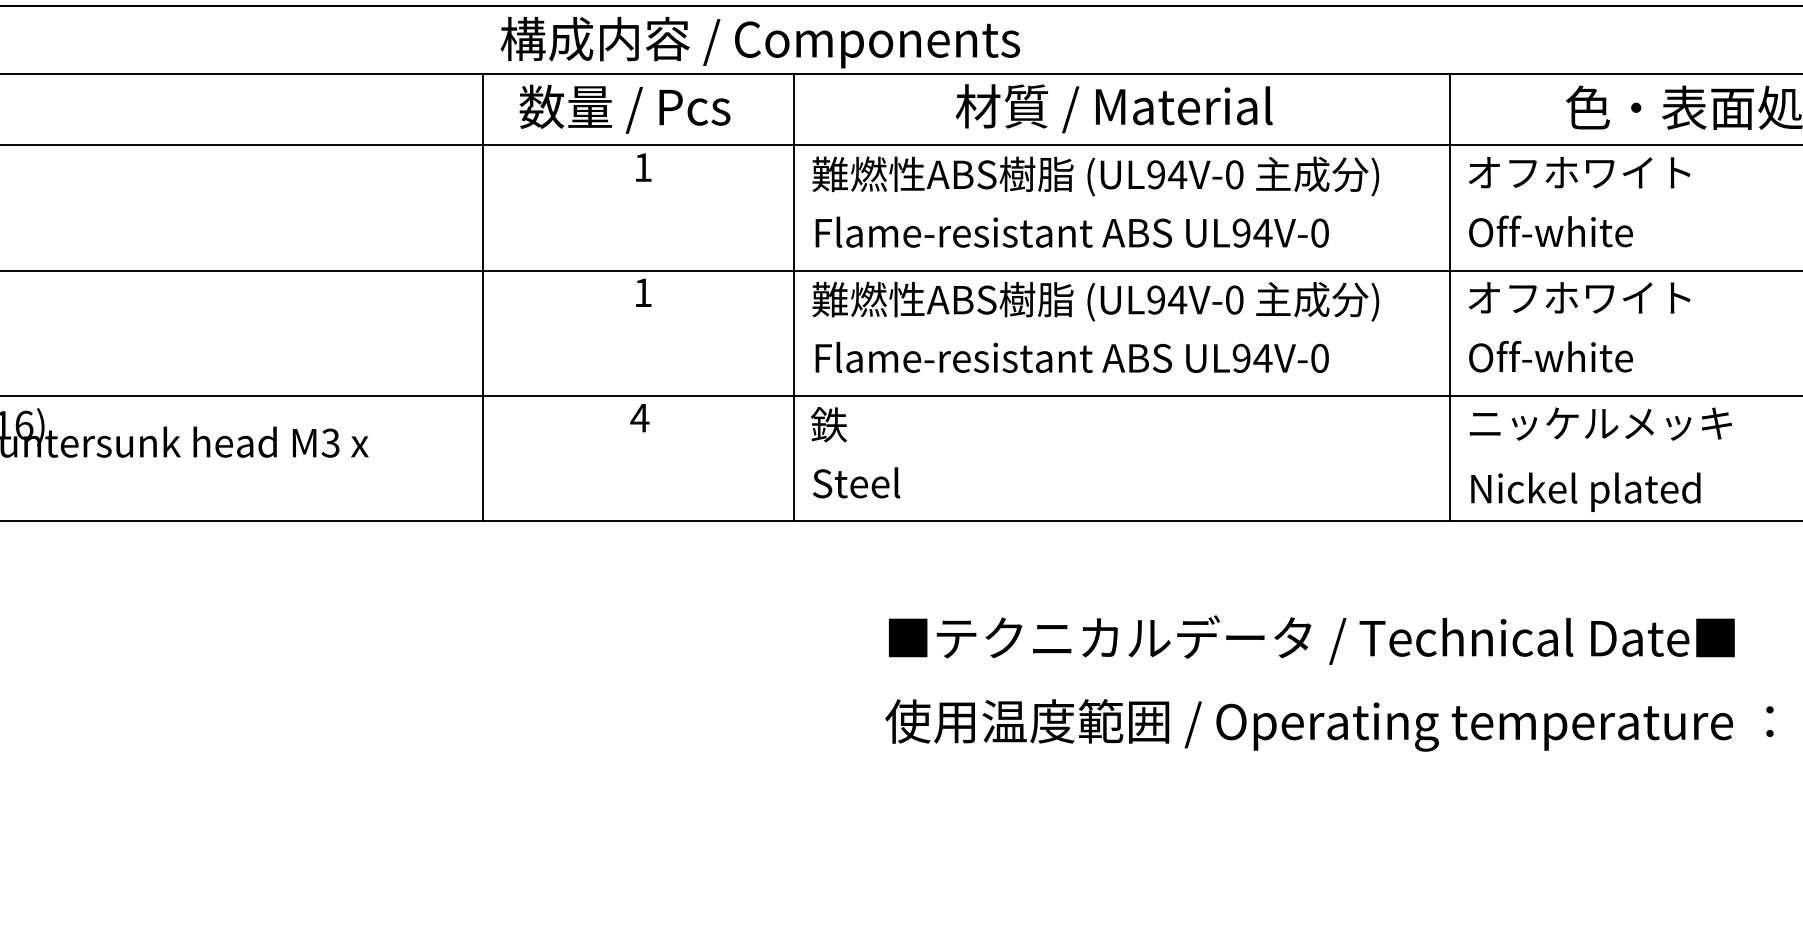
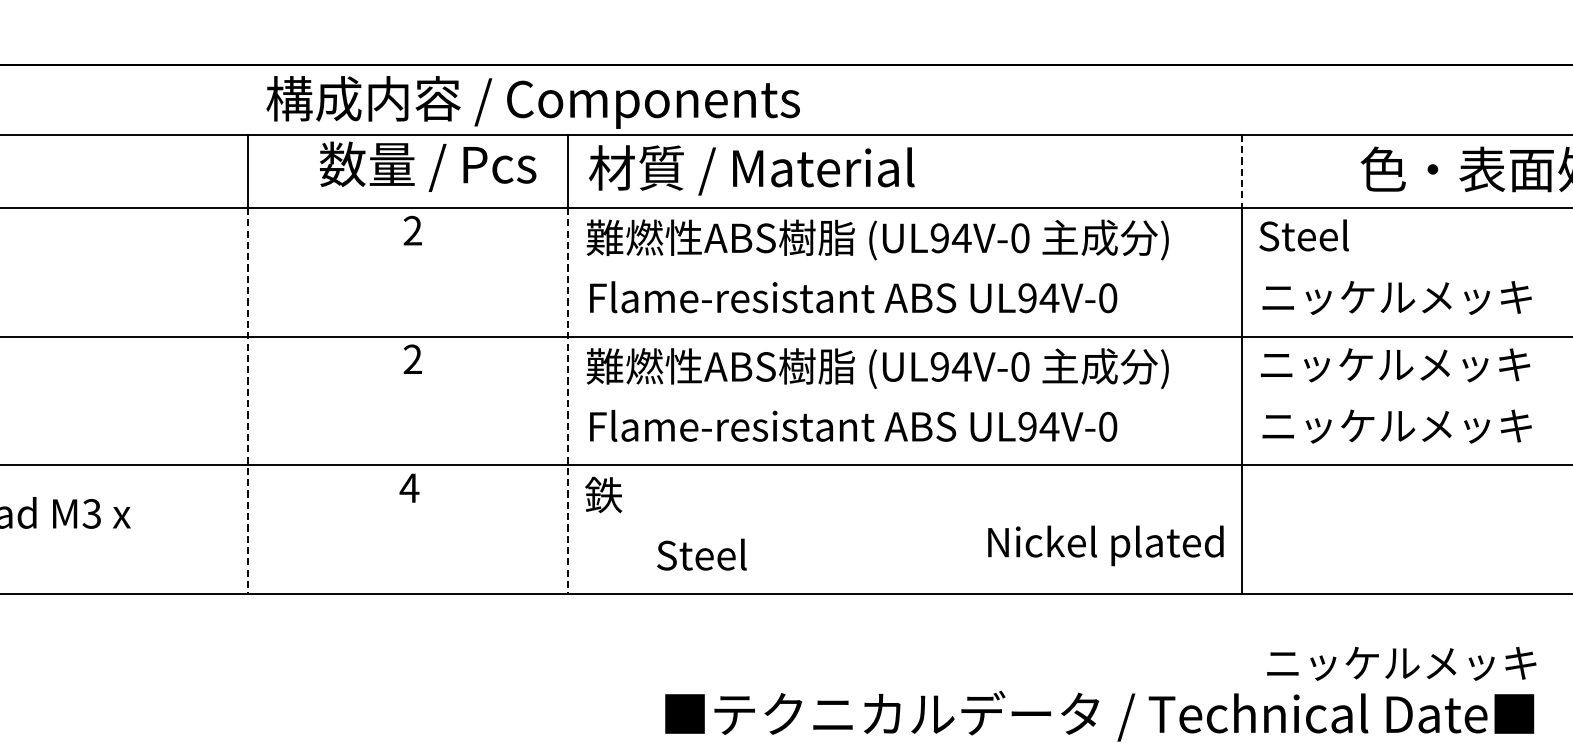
text: (624, 108) -> (427, 166), moved
text: (1113, 108) -> (751, 170), moved
line: (1450, 109) -> (1242, 171), solid -> dashed
text: (643, 167) -> (413, 230), 1 -> 2
text: (1578, 172) -> (1373, 235), オフホワイト -> Steel
text: (1600, 232) -> (1396, 297), Off-white -> ニッケルメッキ
text: (643, 292) -> (413, 359), 1 -> 2
text: (1599, 298) -> (1395, 365), オフホワイト -> ニッケルメッキ
line: (482, 333) -> (247, 401), solid -> dashed
line: (794, 333) -> (568, 401), solid -> dashed
text: (1600, 357) -> (1396, 425), Off-white -> ニッケルメッキ
text: (1600, 423) -> (1401, 663), moved
text: (856, 482) -> (701, 554), moved
text: (1585, 491) -> (1105, 545), moved

